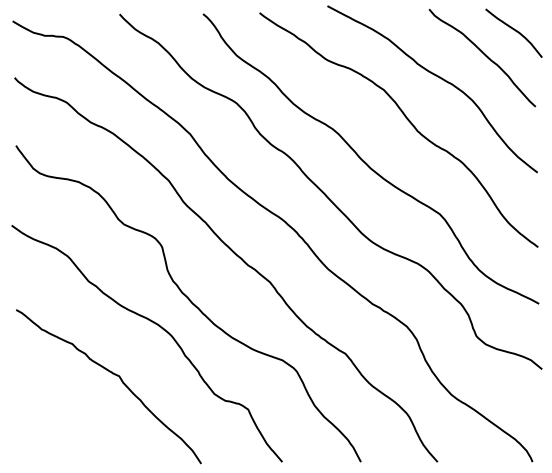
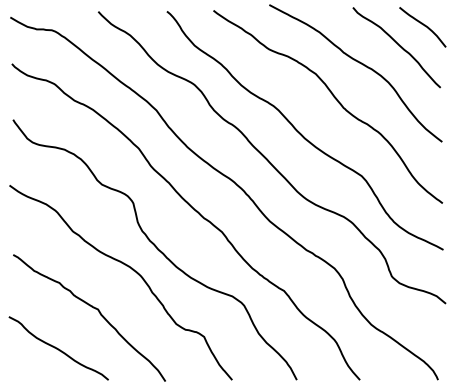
curve: (70, 423) -> (57, 348), added

